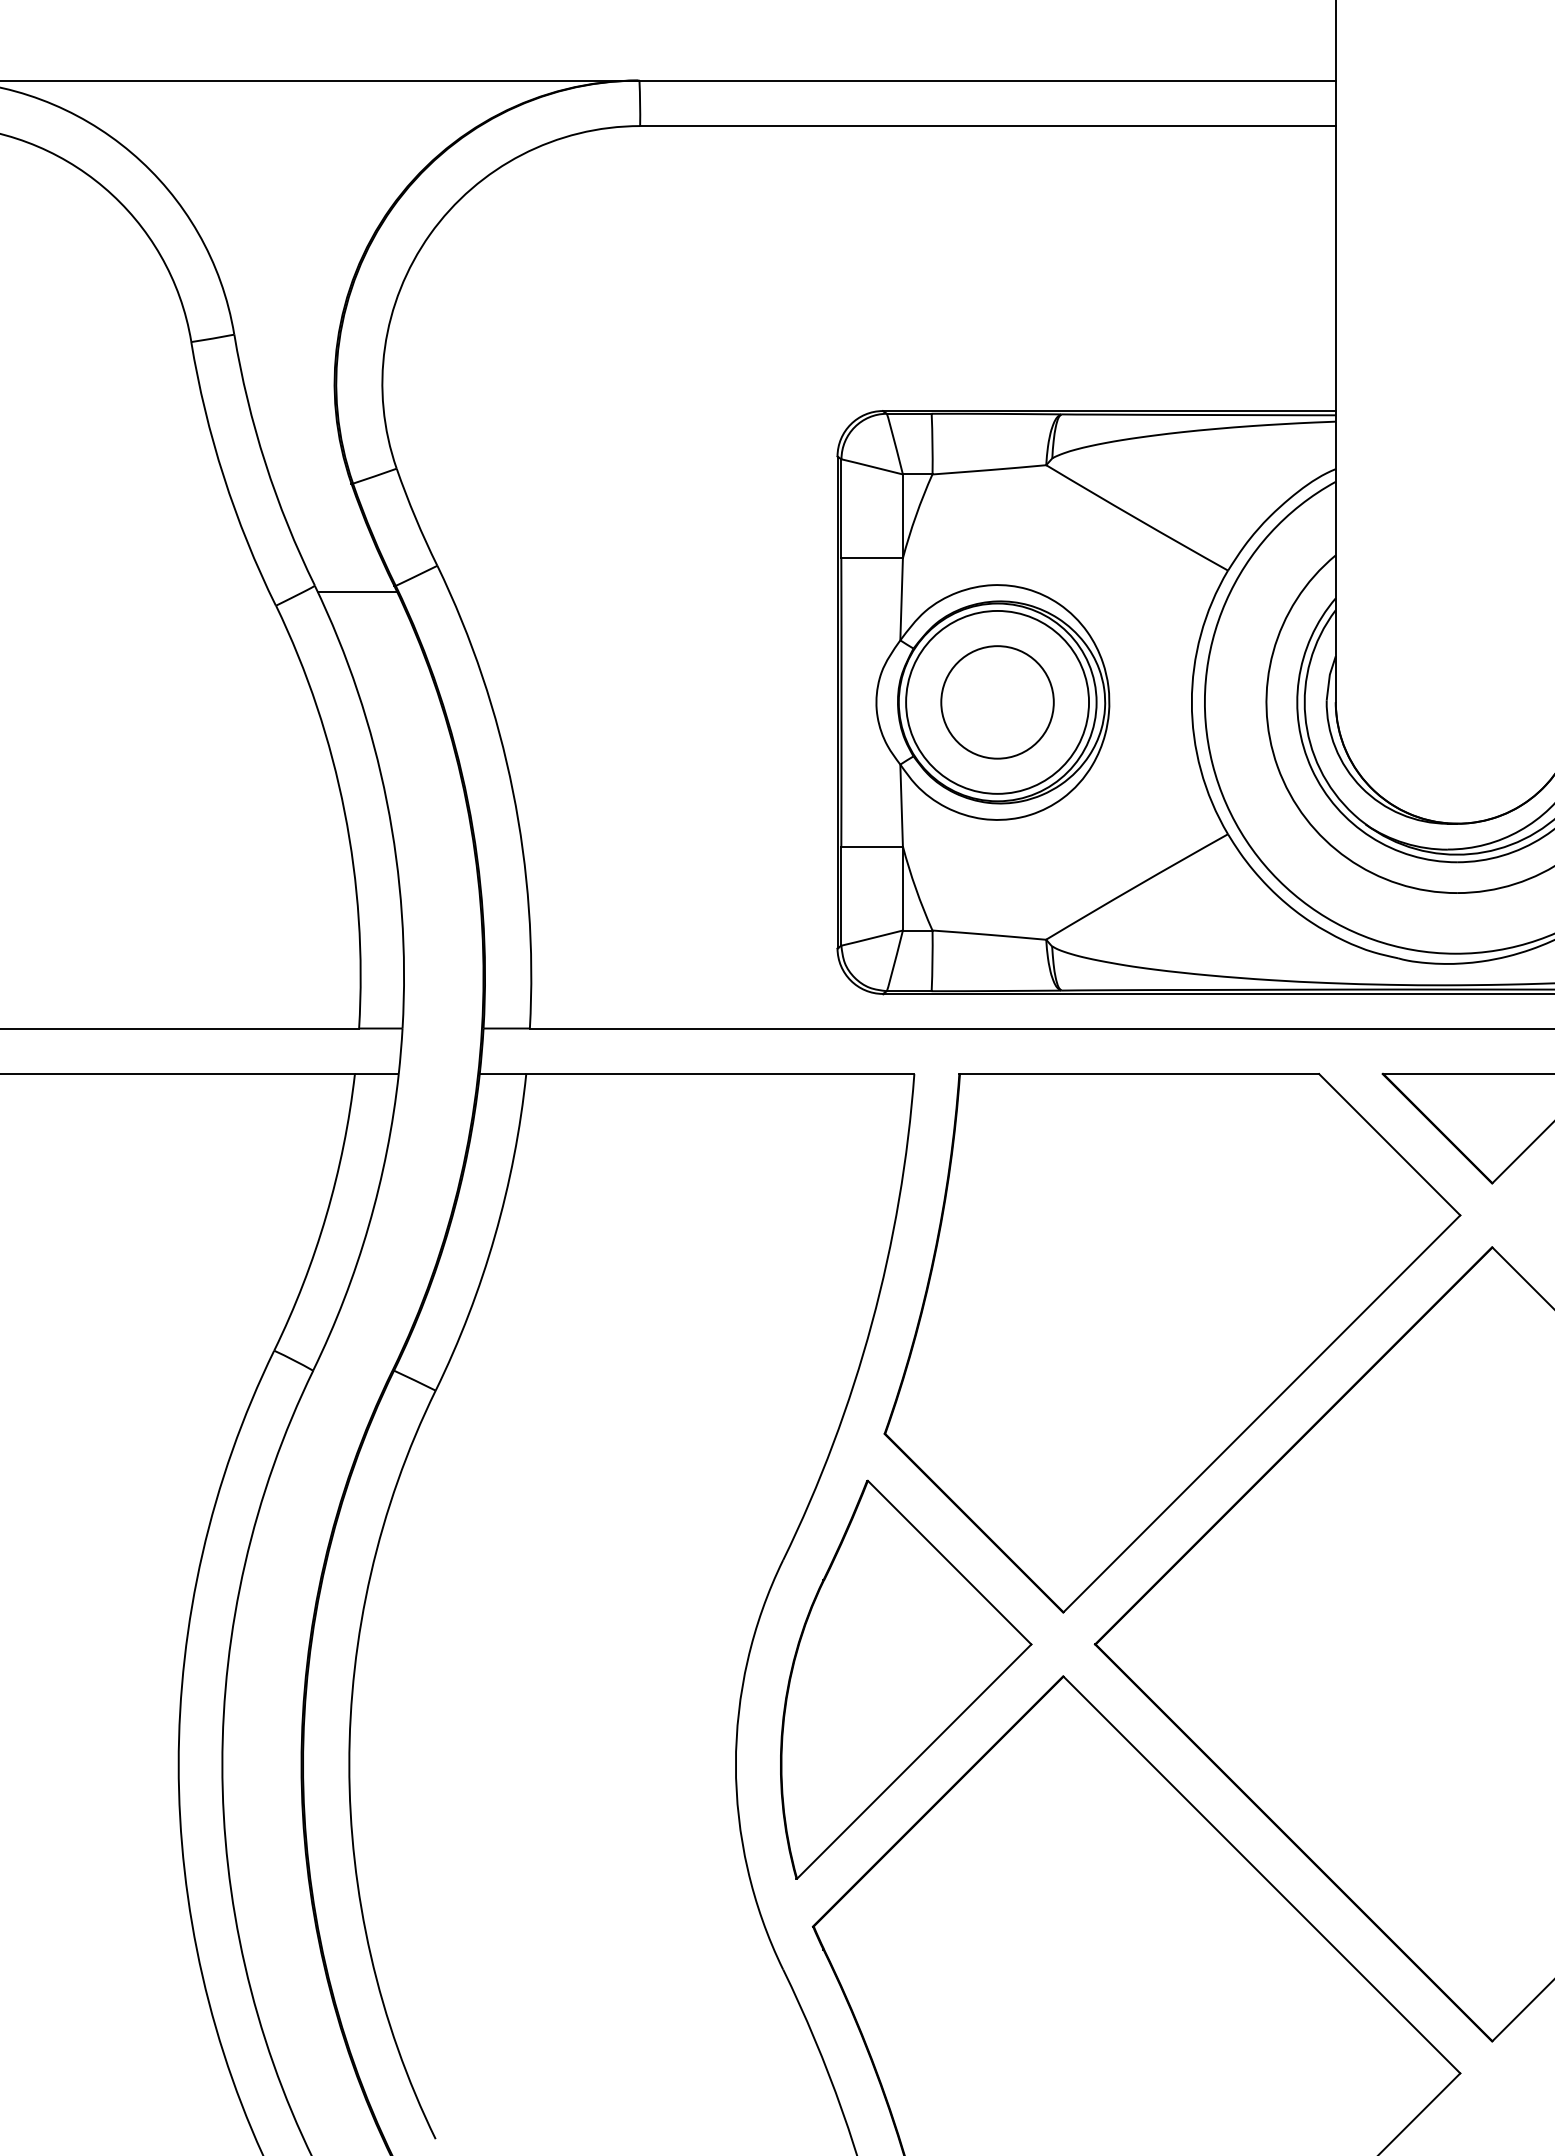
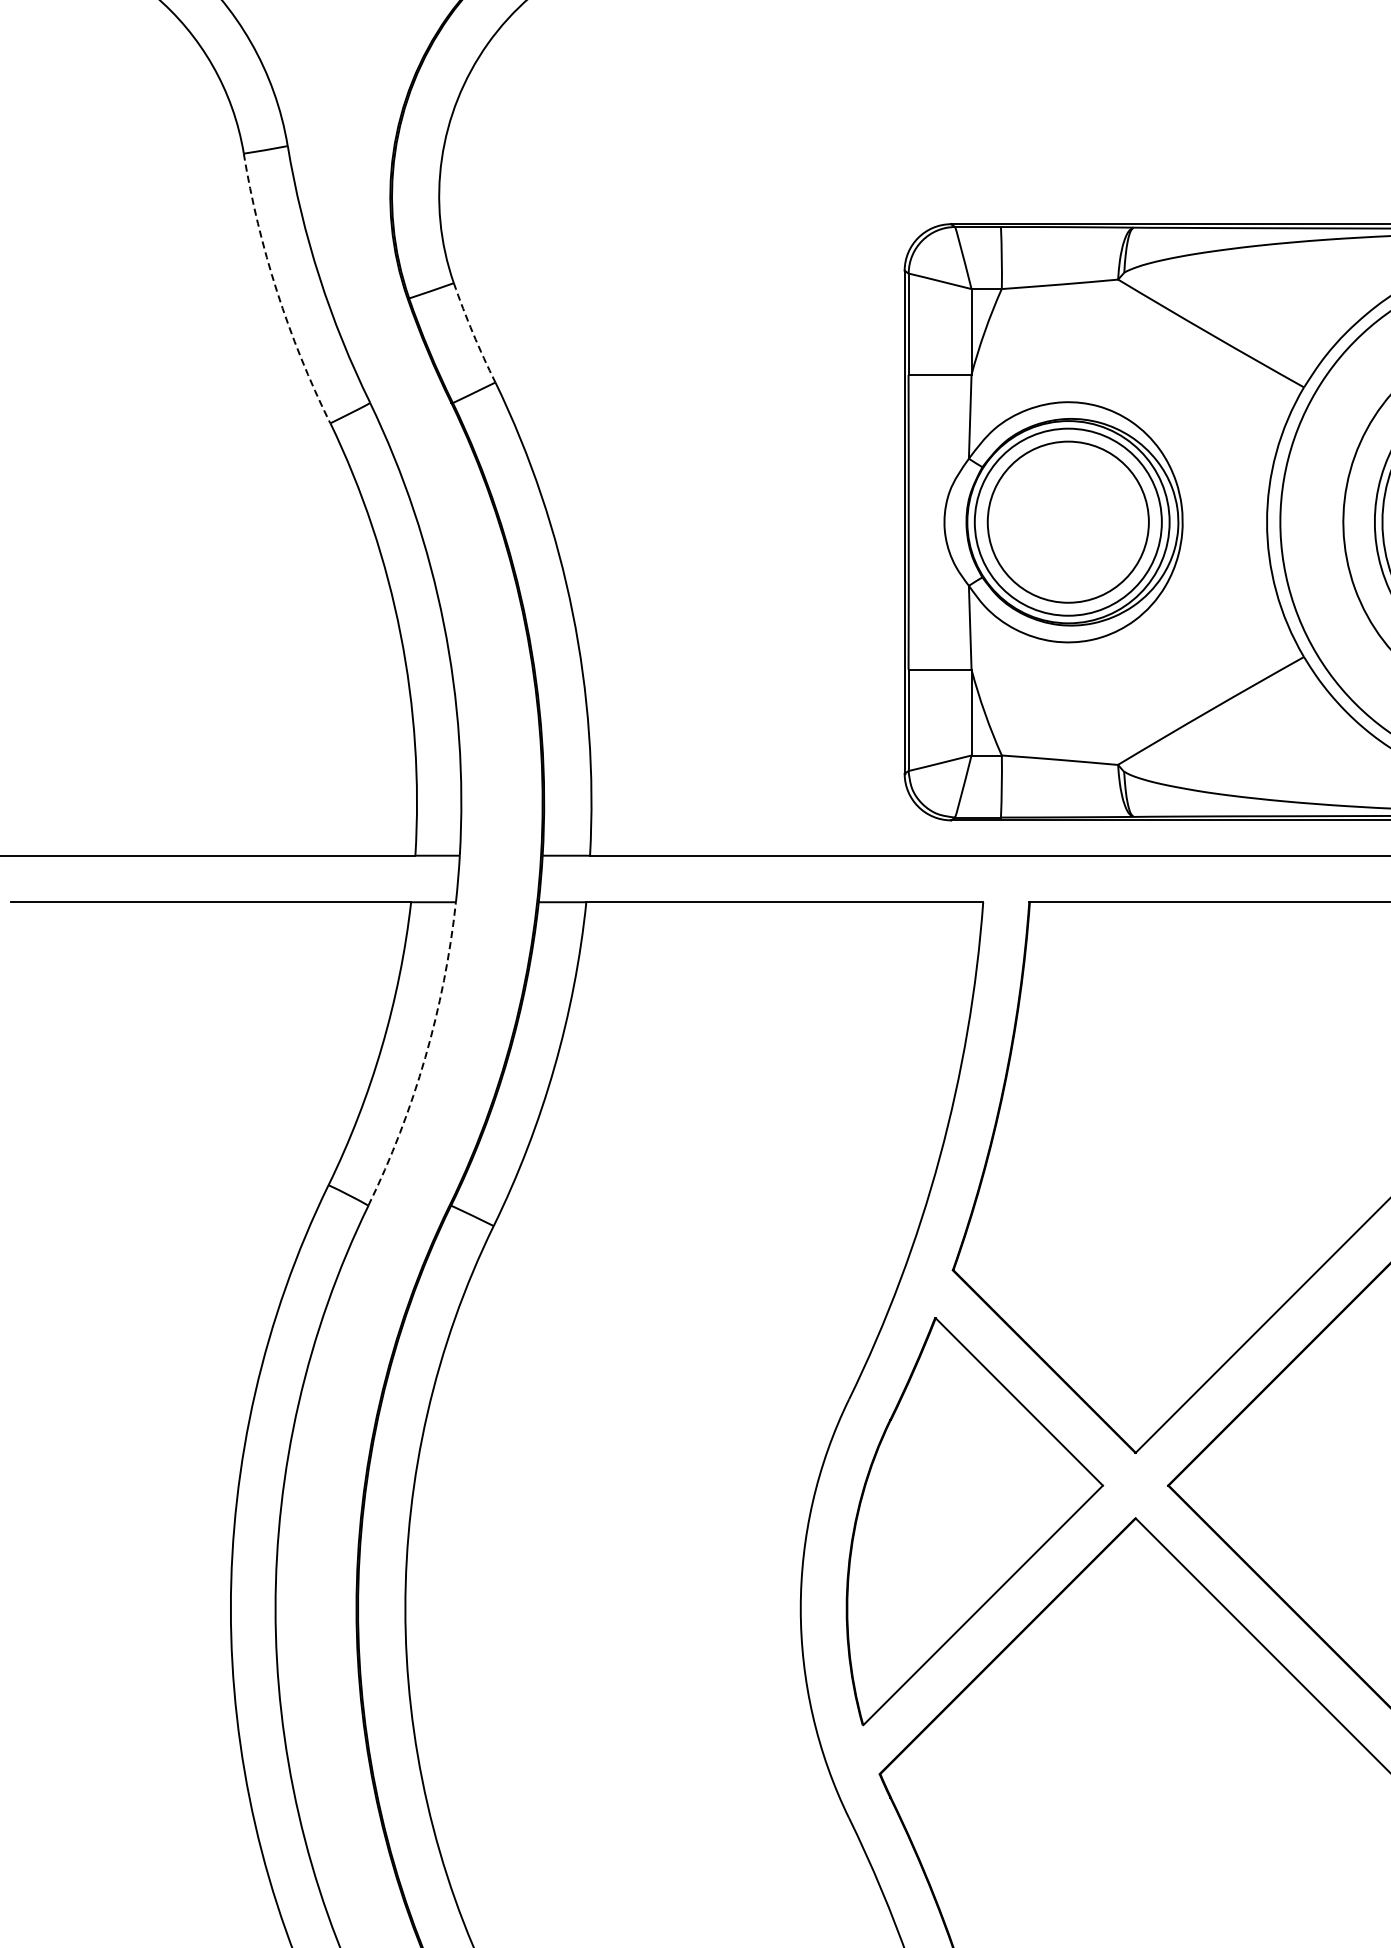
arc: (223, 476) -> (276, 291), solid -> dashed
arc: (415, 517) -> (473, 333), solid -> dashed
line: (357, 591) -> (413, 408), removed
circle: (997, 702) -> (1068, 522), size x1.4
arc: (368, 1226) -> (424, 1058), solid -> dashed

